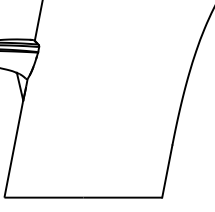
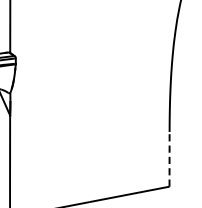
line: (167, 171) -> (169, 159), solid -> dashed

